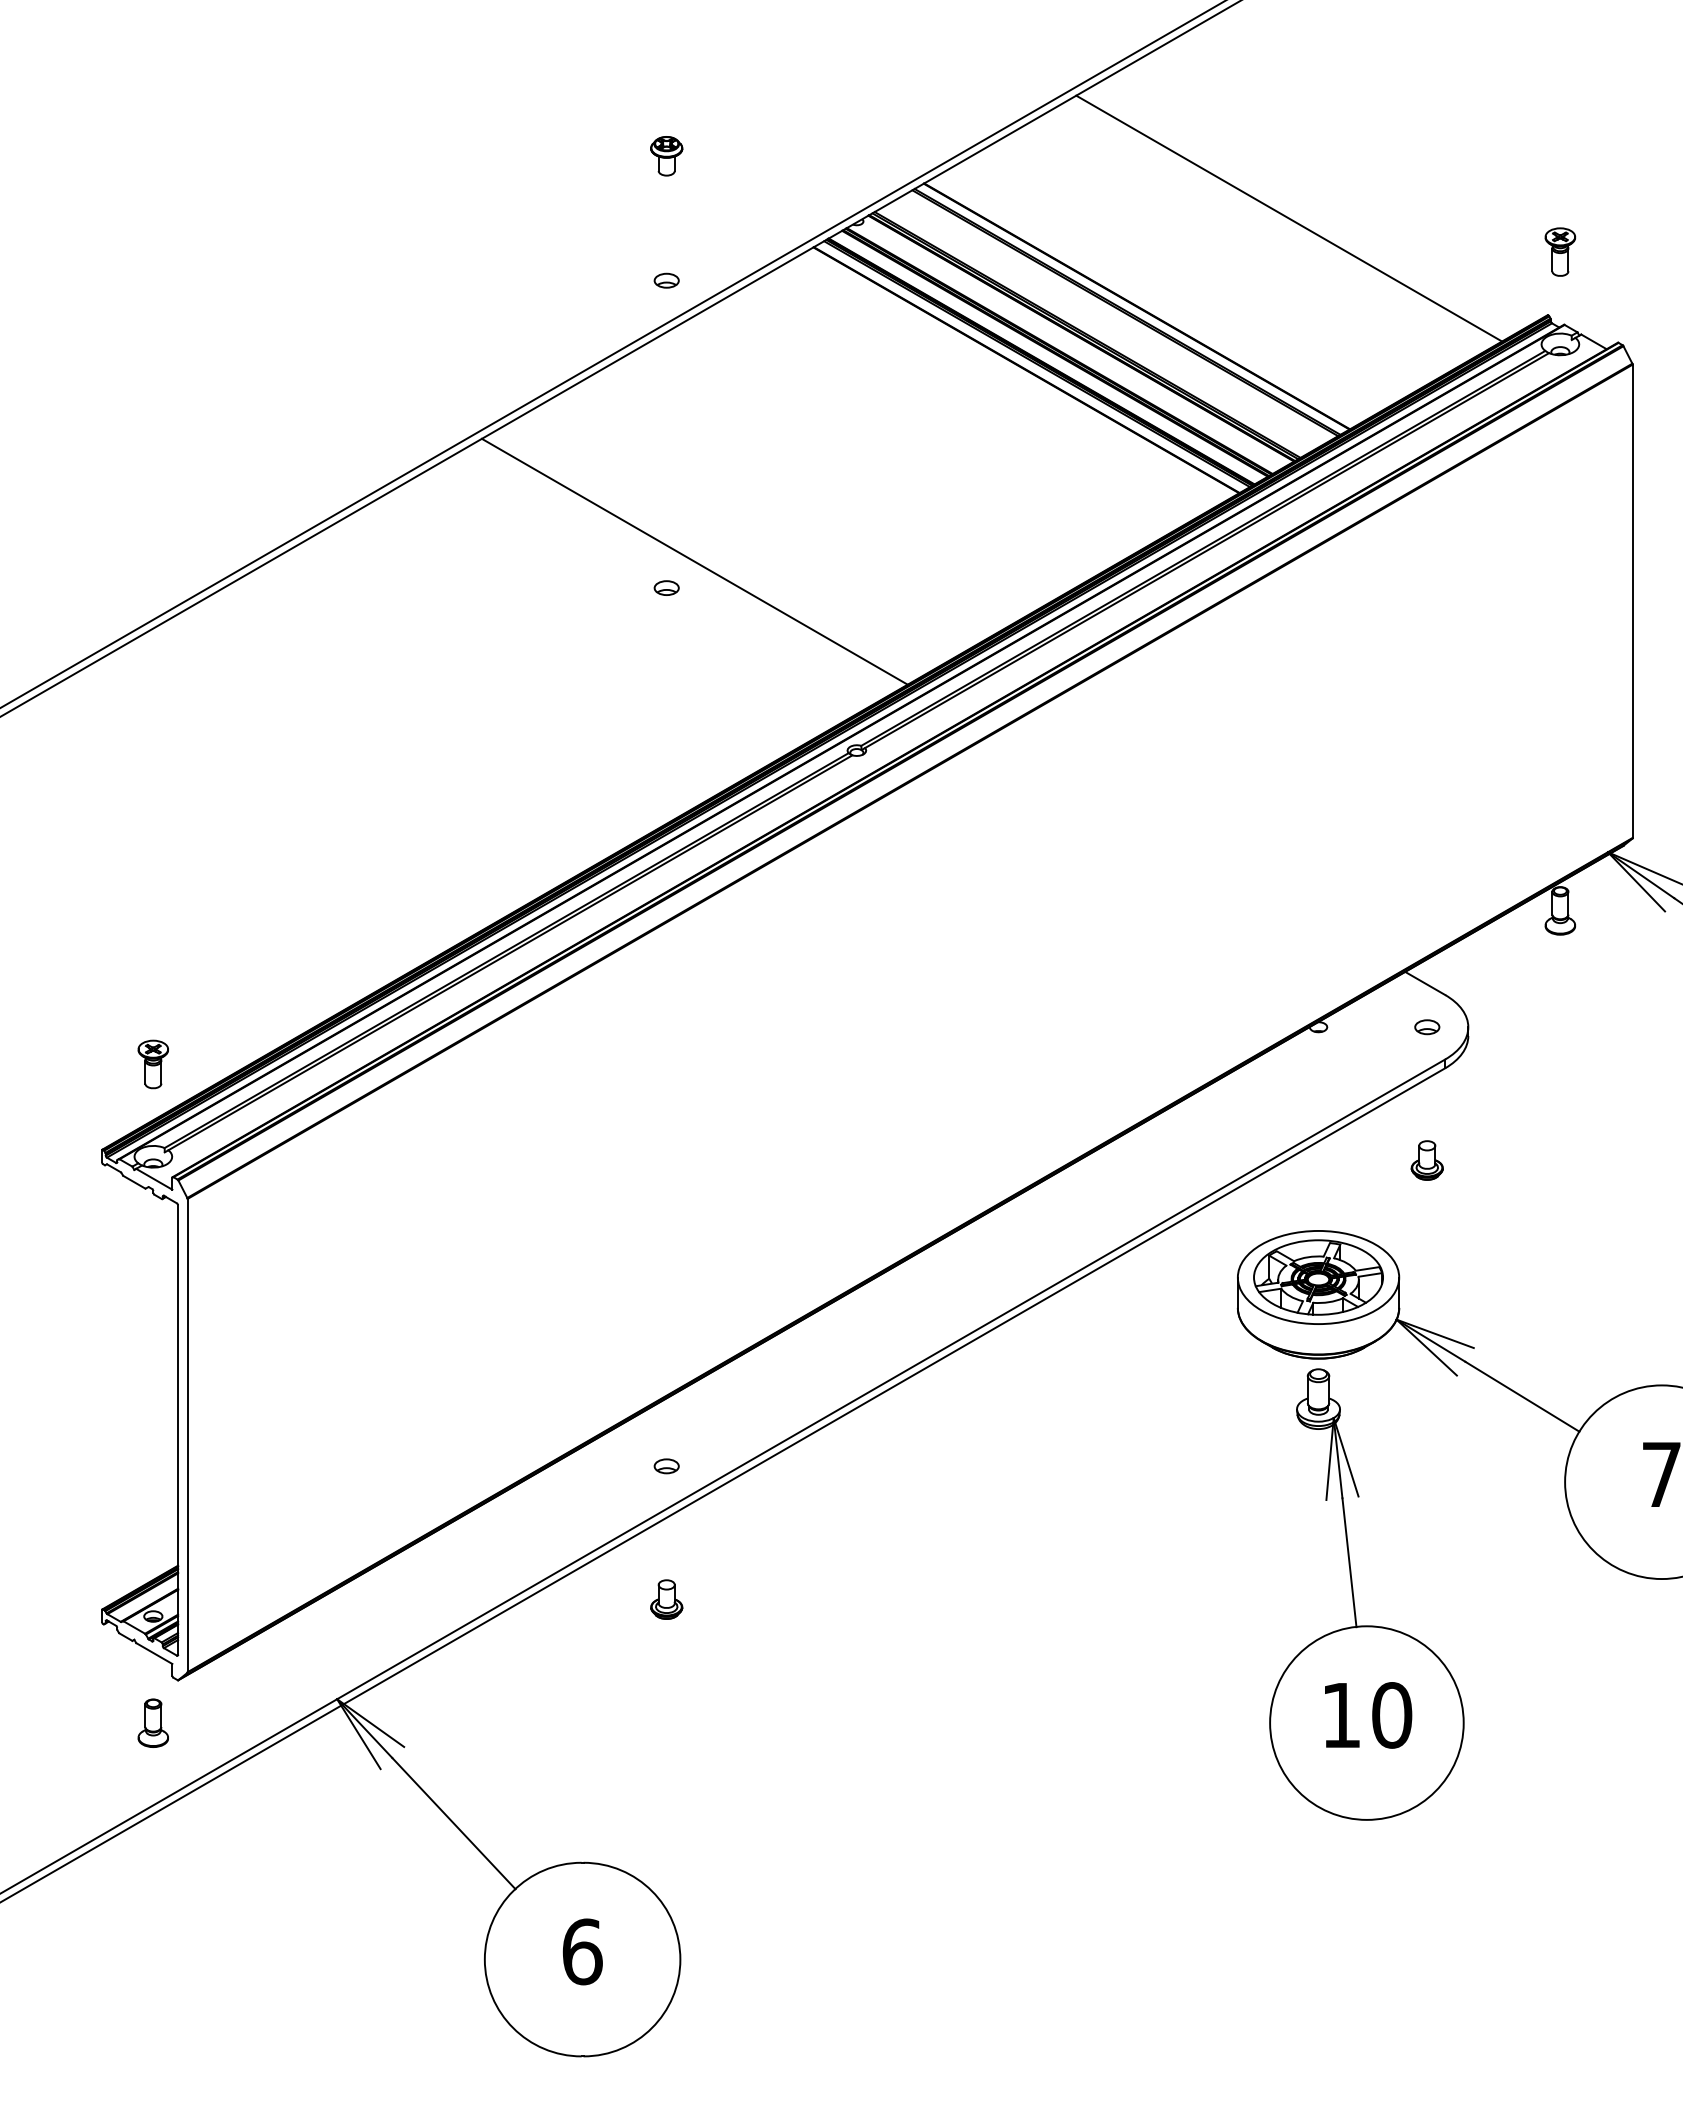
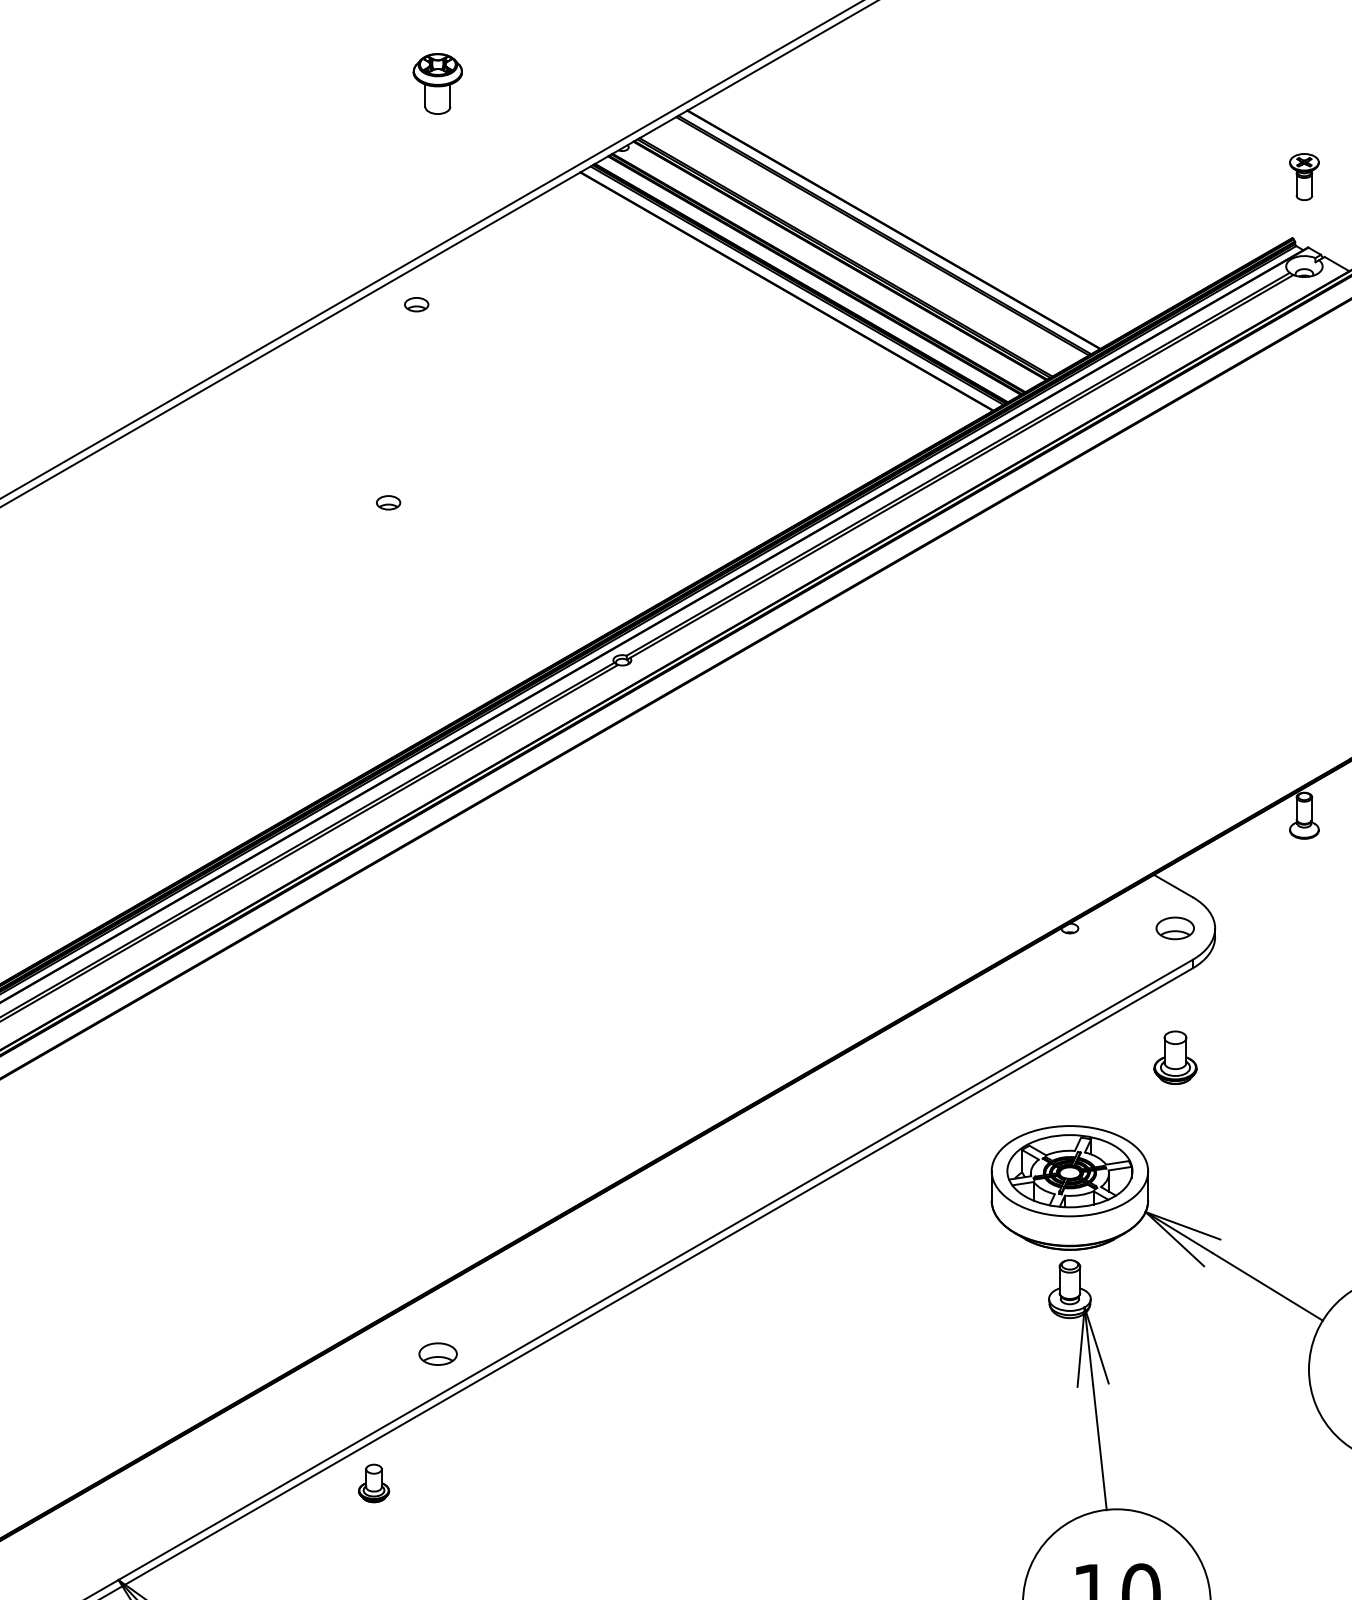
part: (666, 156) -> (437, 84), size x1.6
line: (1289, 218) -> (1041, 144), removed
part: (666, 280) -> (416, 304), moved
line: (694, 561) -> (464, 477), removed
part: (666, 587) -> (388, 502), moved
part: (1427, 1027) -> (1175, 928), size x1.6
part: (1426, 1160) -> (1174, 1057), size x1.4
part: (666, 1466) -> (437, 1354), size x1.6
part: (666, 1599) -> (373, 1483), moved

